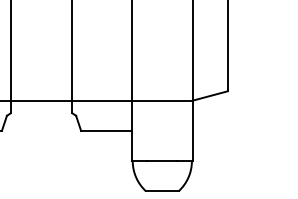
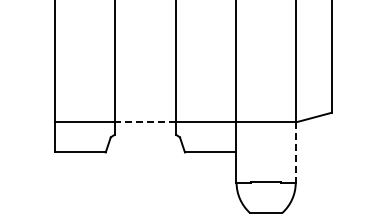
line: (41, 100) -> (145, 122), solid -> dashed
line: (192, 130) -> (296, 152), solid -> dashed

